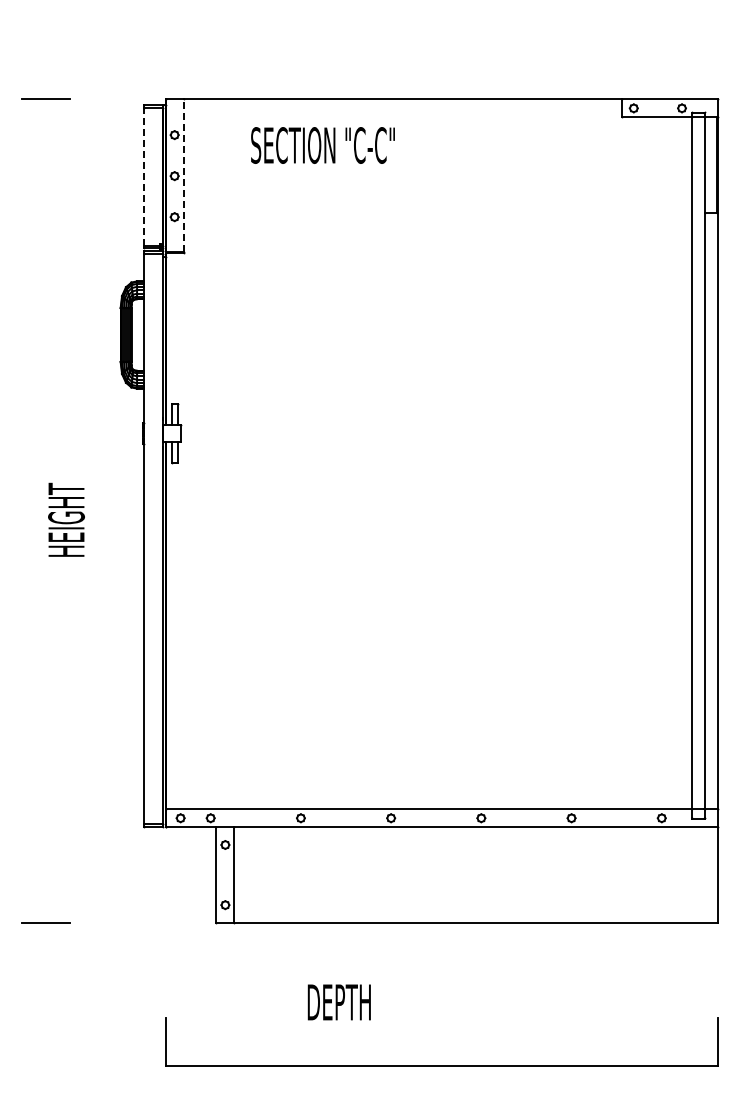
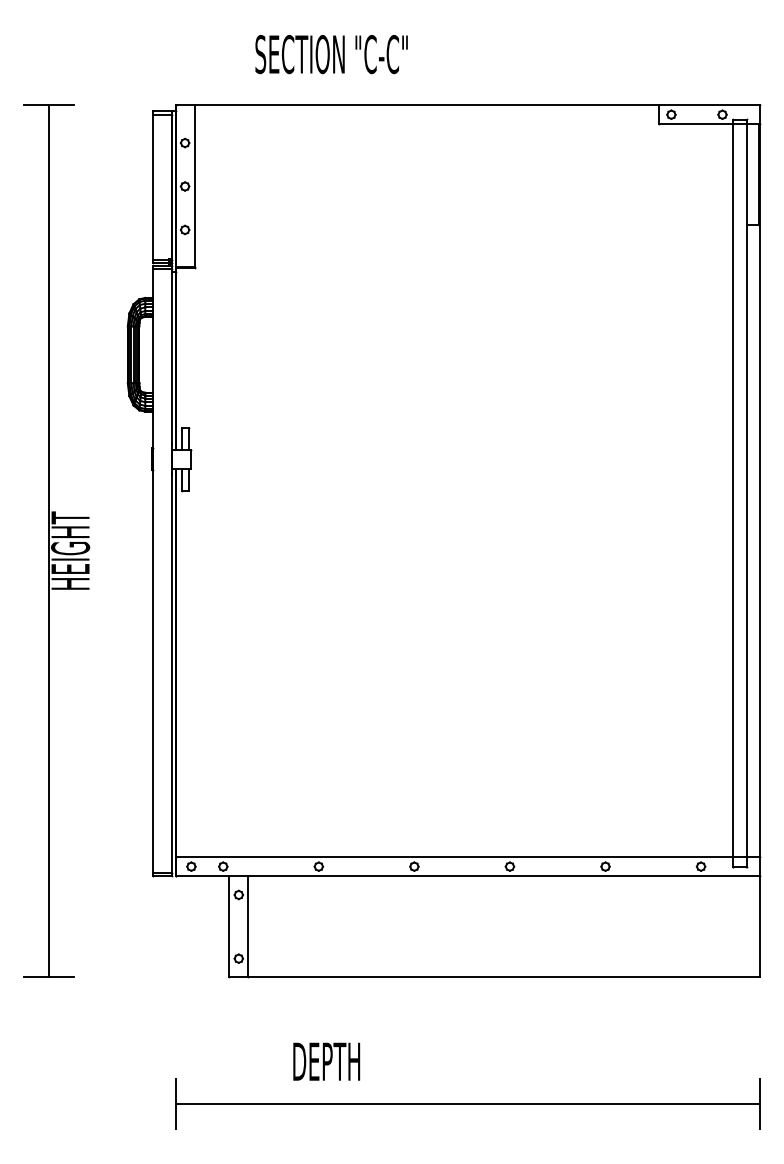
text: (322, 145) -> (331, 54), moved
line: (183, 175) -> (194, 185), dashed -> solid
line: (144, 176) -> (153, 186), dashed -> solid
line: (46, 510) -> (49, 540), added
text: (338, 1002) -> (325, 1061), moved
line: (441, 1066) -> (467, 1104), moved

